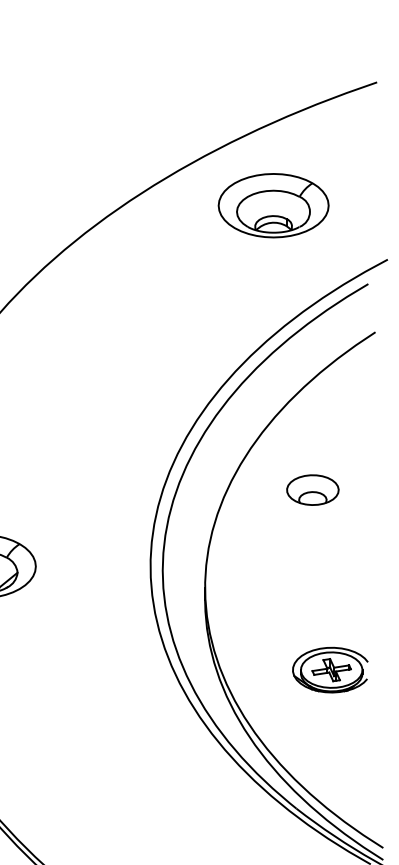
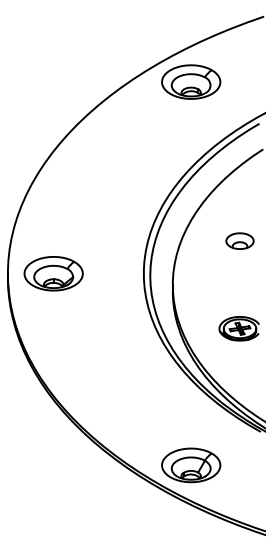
part: (274, 204) -> (191, 81), moved
part: (311, 488) -> (239, 240), moved

